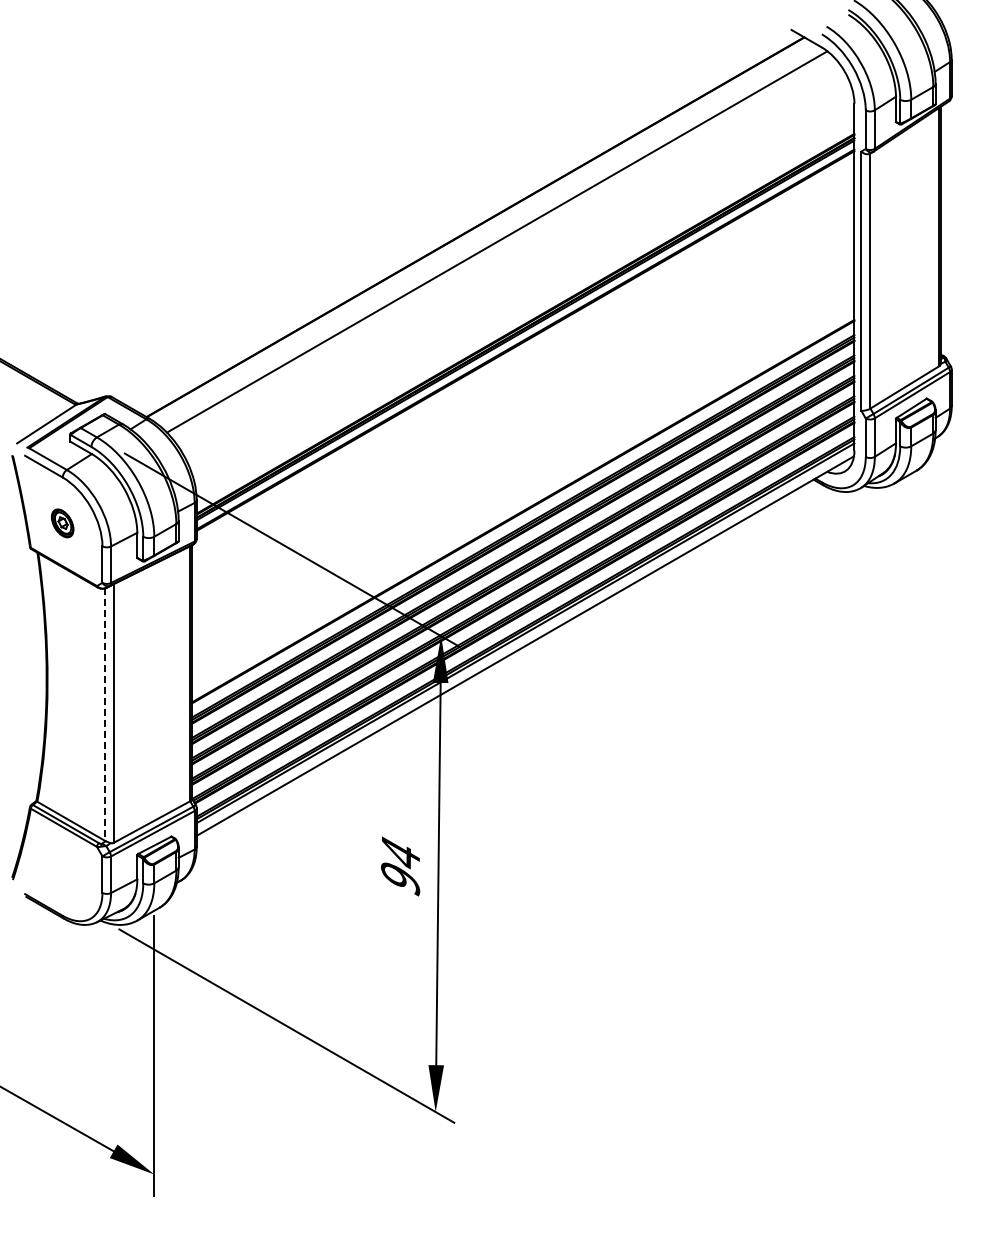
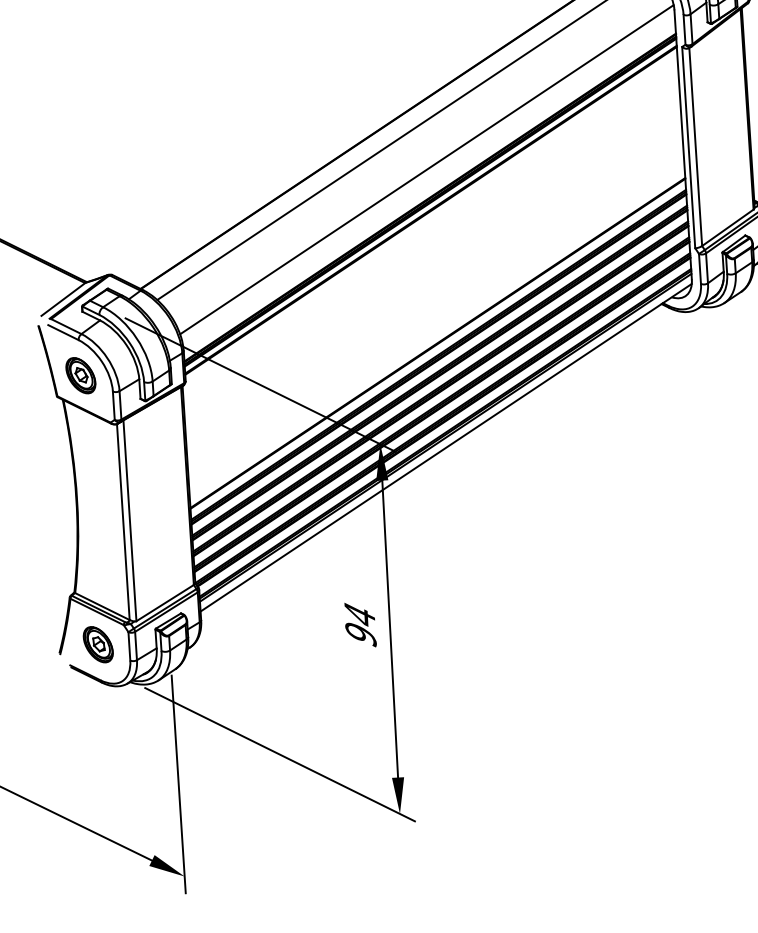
line: (523, 287) -> (426, 169), added
part: (62, 523) -> (80, 375), size x1.67
line: (105, 715) -> (123, 522), dashed -> solid
part: (62, 869) -> (98, 644), added

